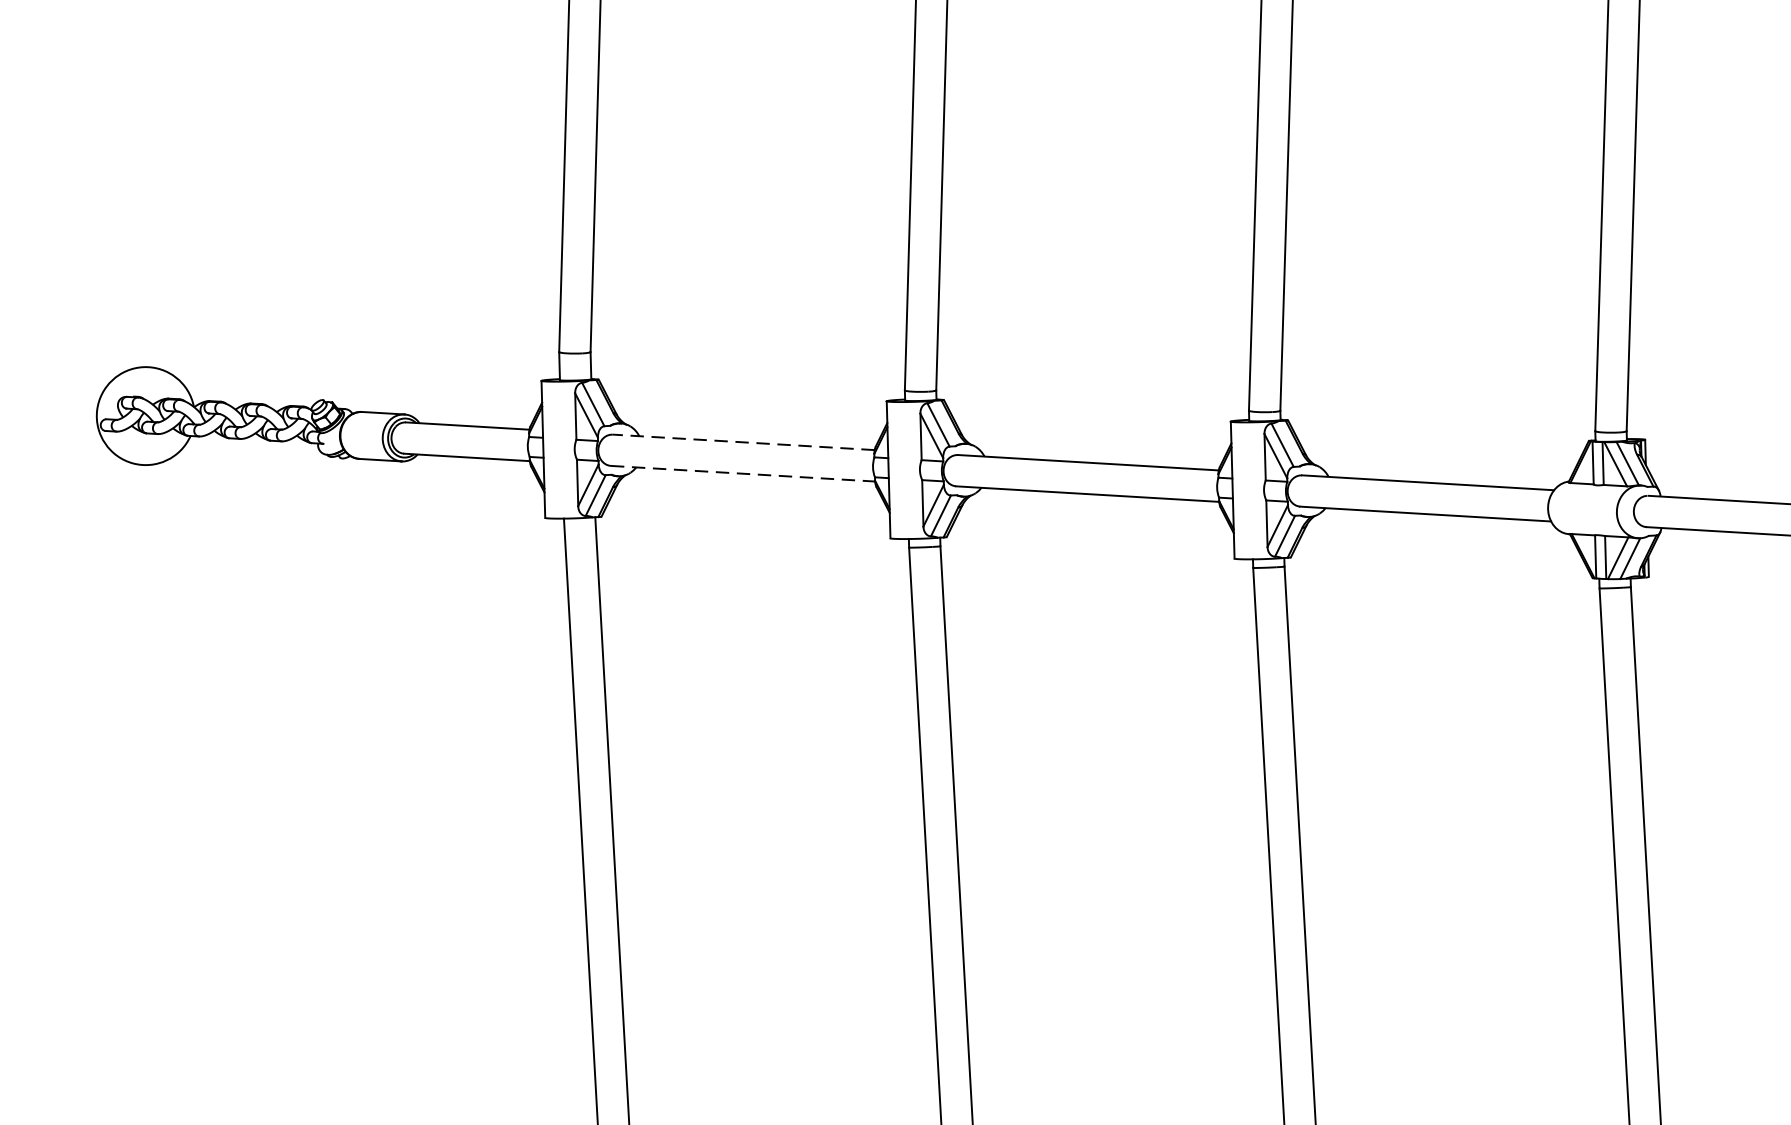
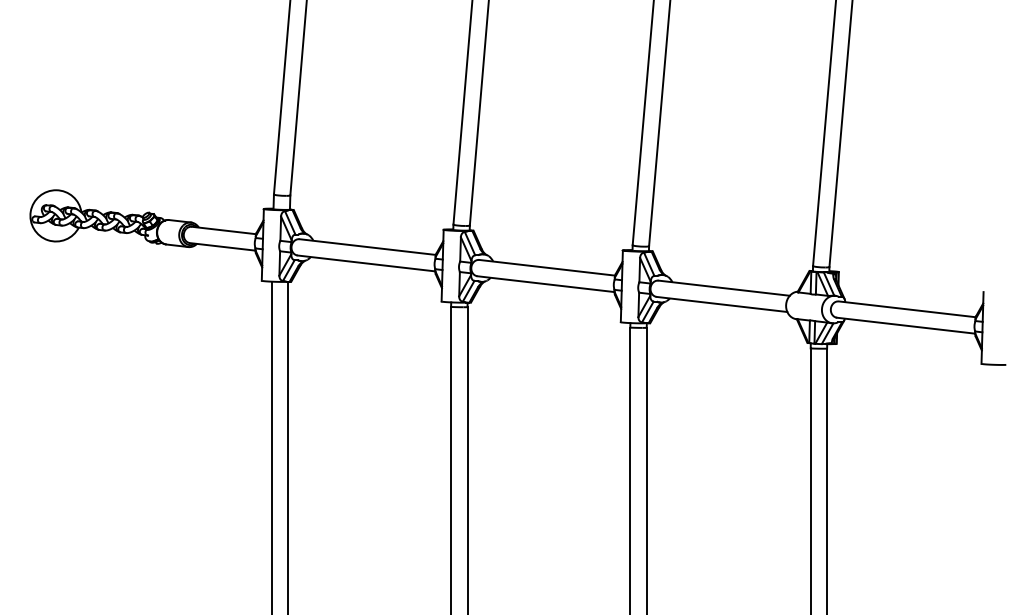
line: (743, 443) -> (367, 247), dashed -> solid
line: (743, 473) -> (366, 263), dashed -> solid

